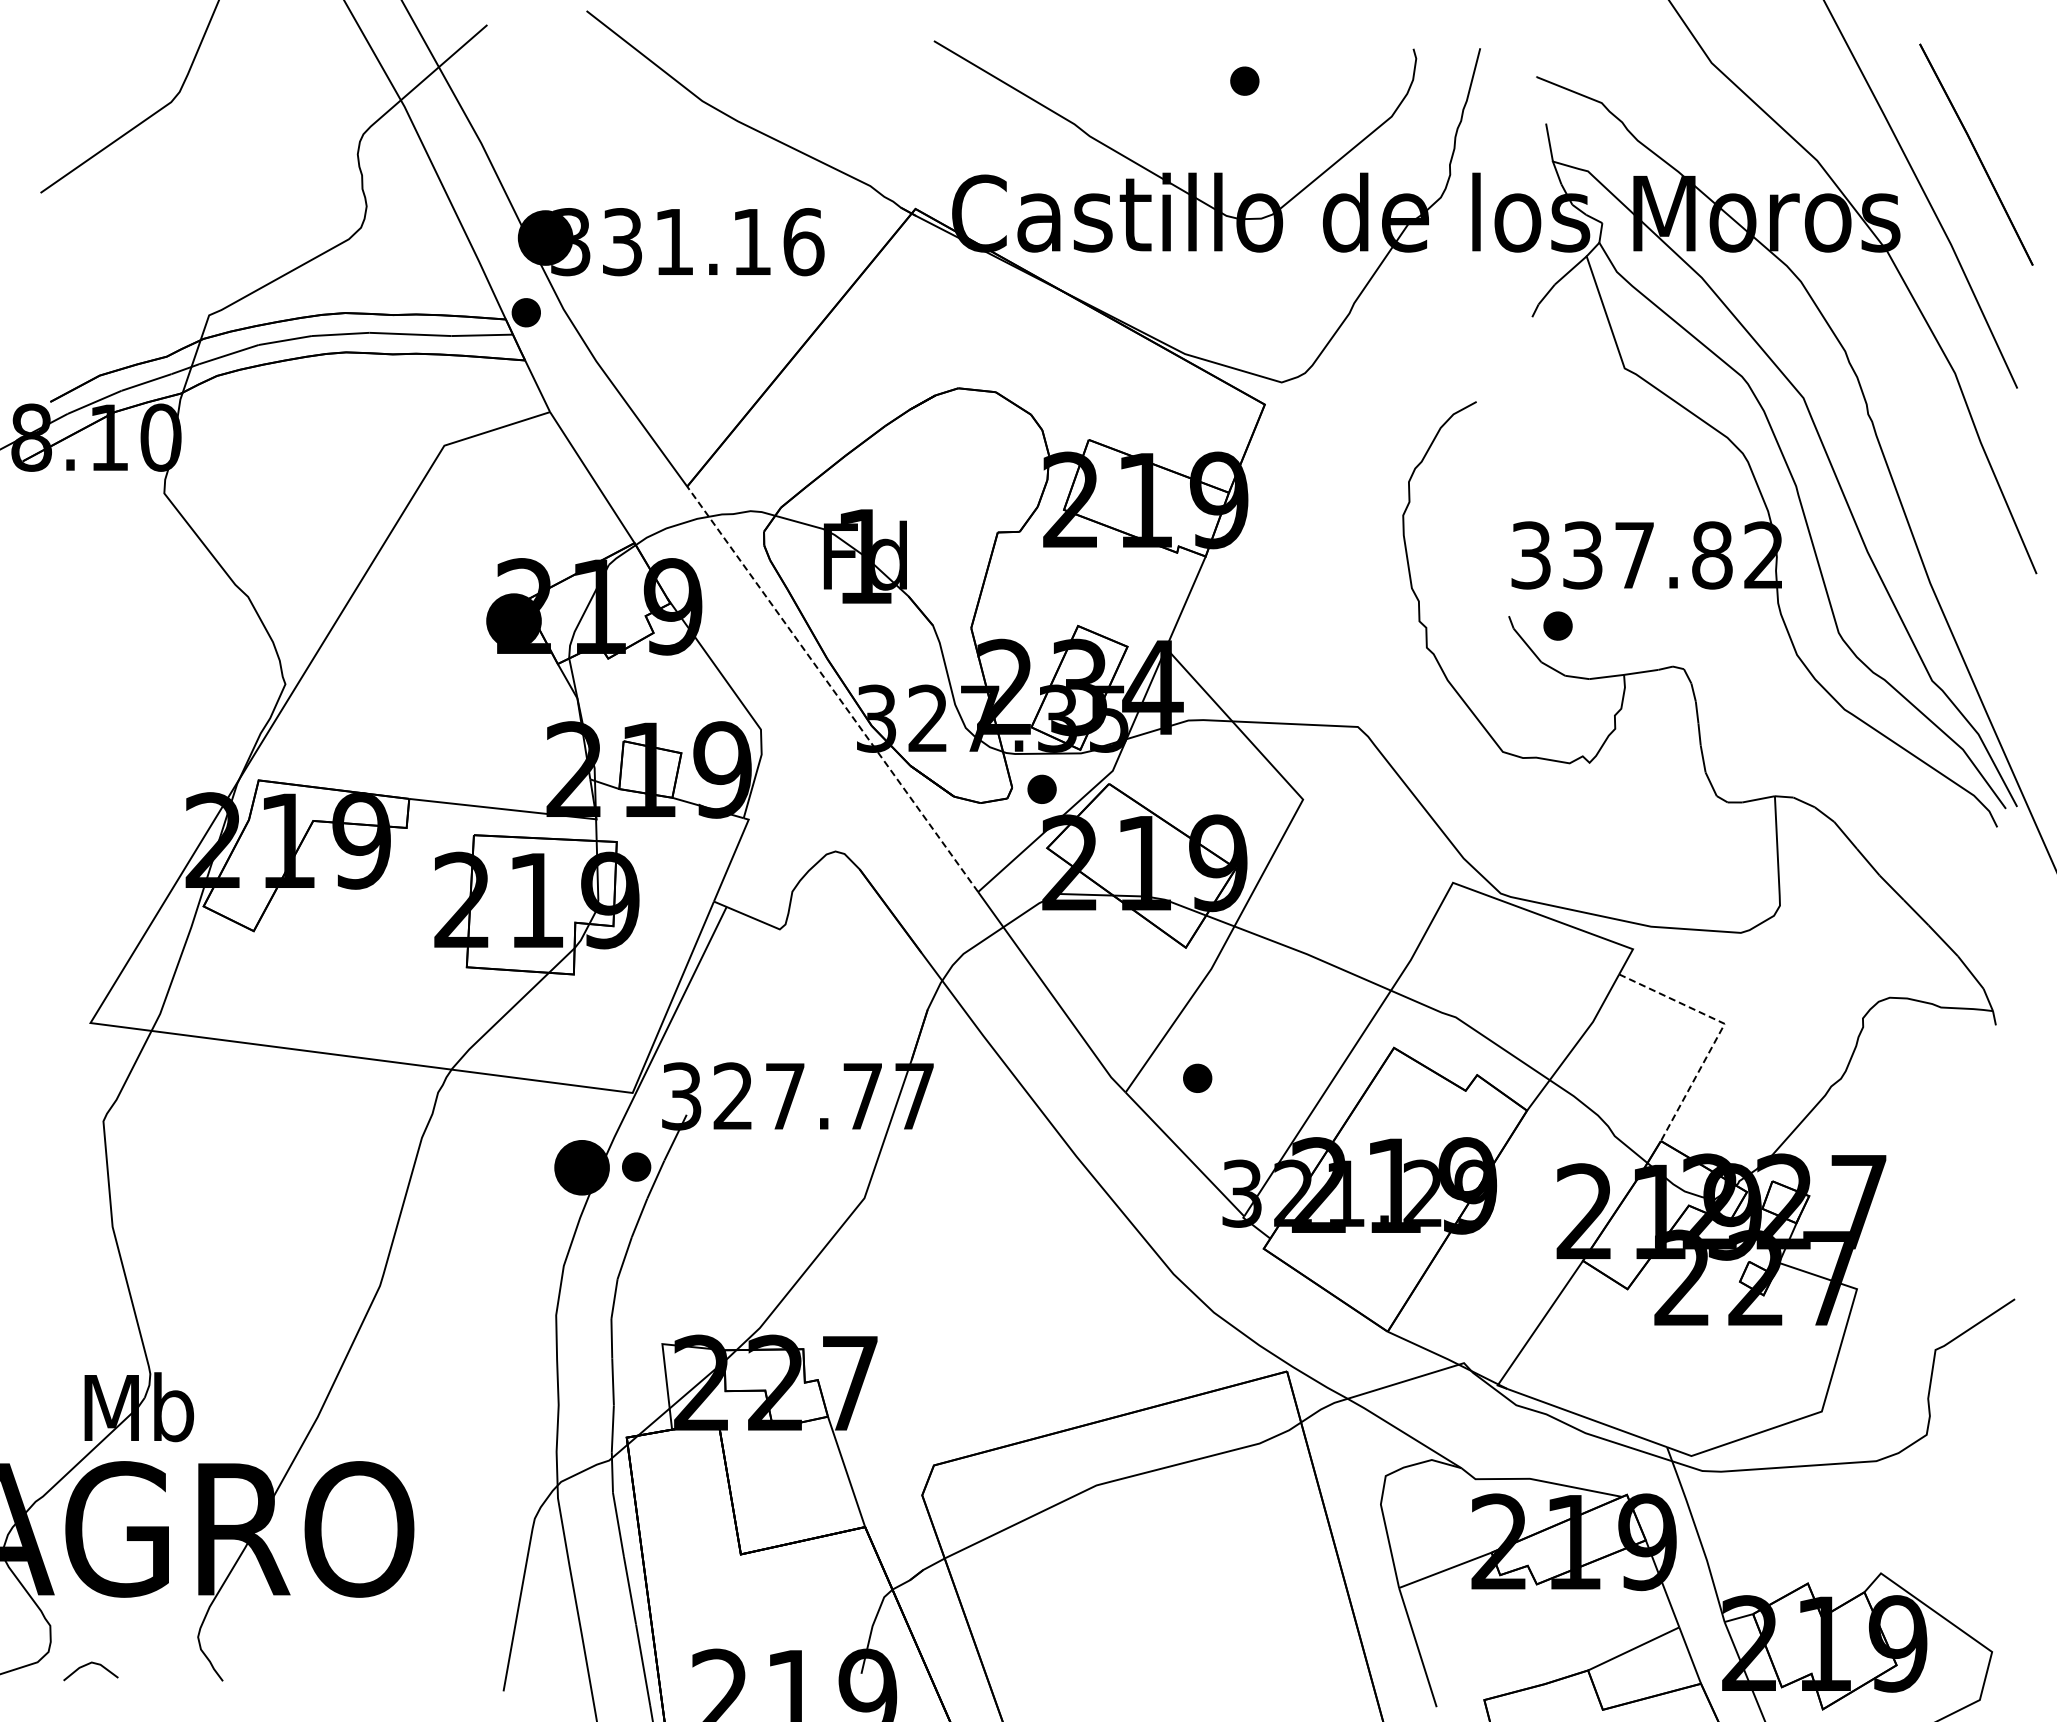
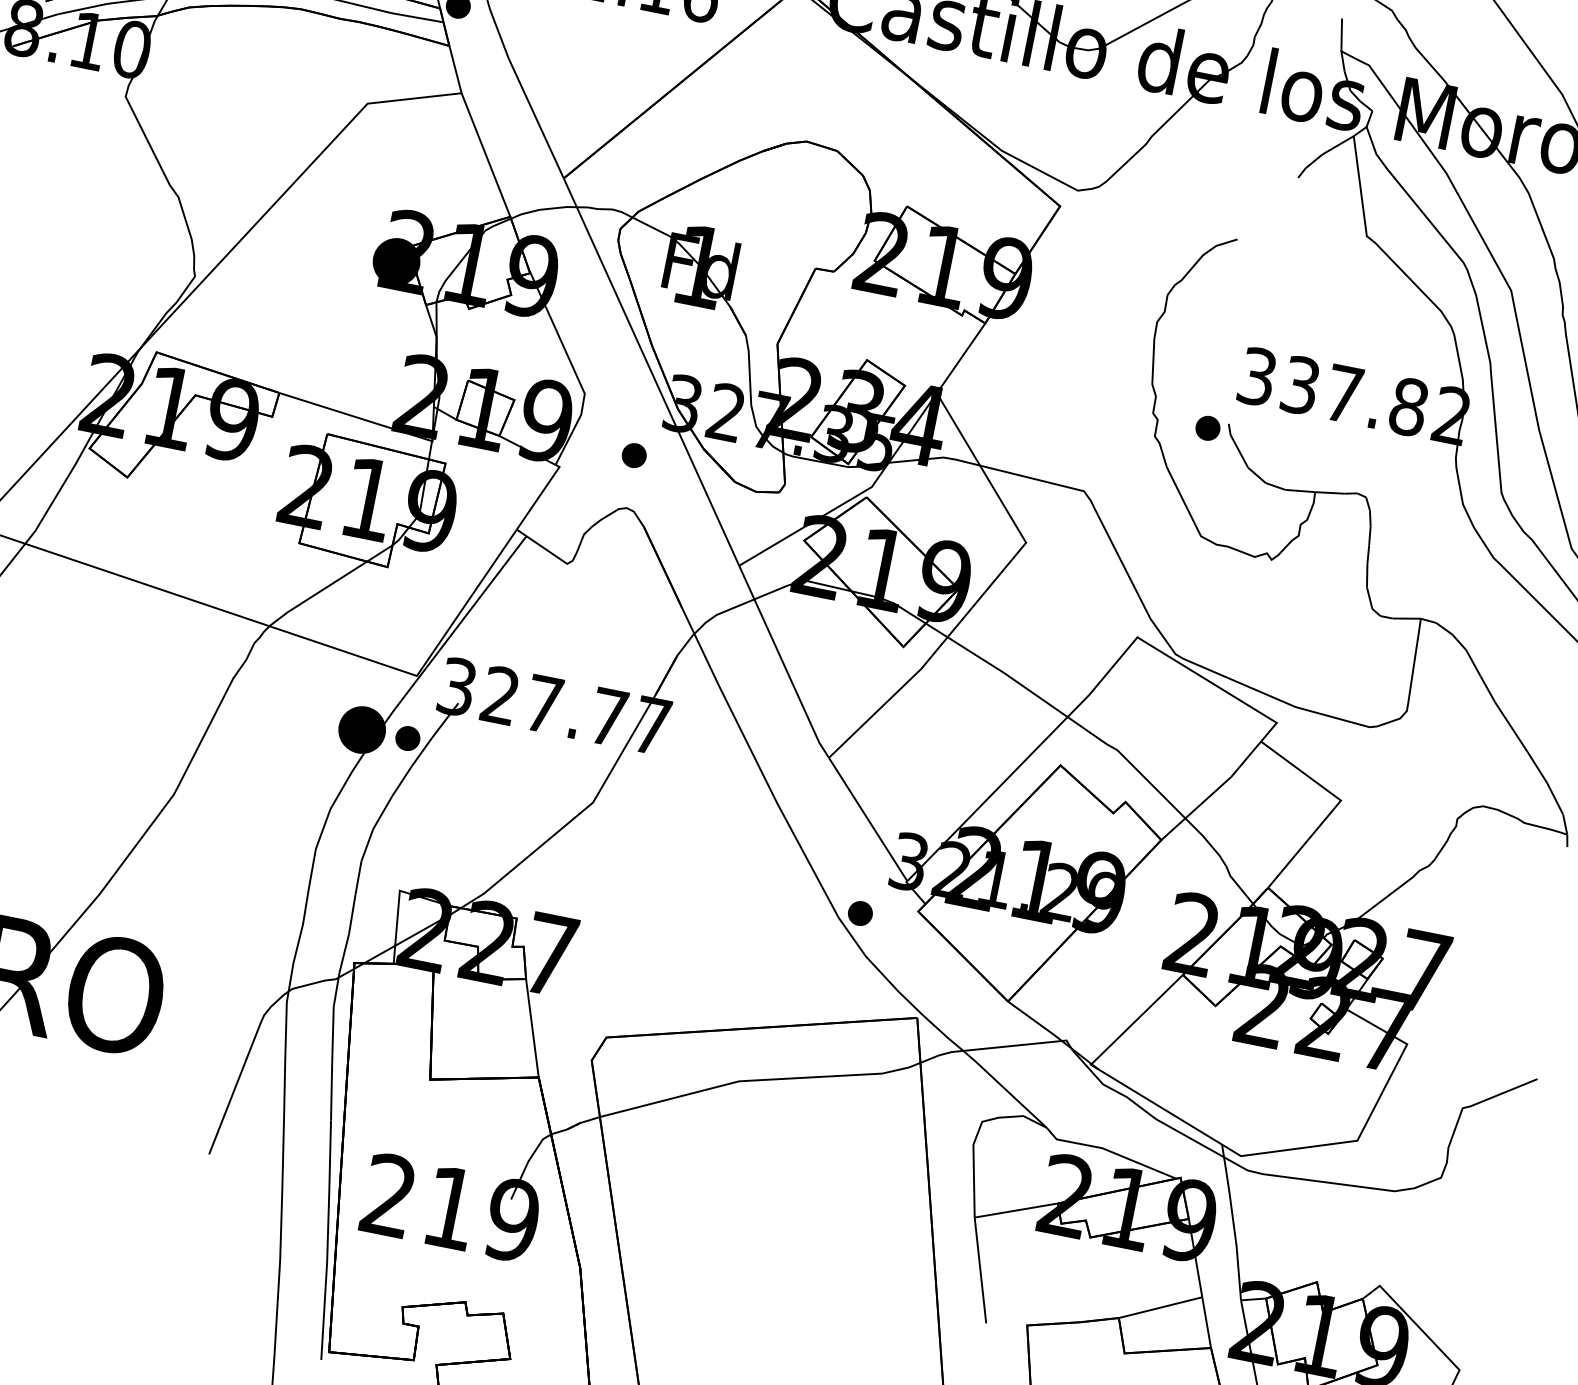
part: (1557, 625) -> (1207, 427), moved
line: (832, 689) -> (651, 372), dashed -> solid
part: (1041, 788) -> (633, 454), moved
line: (1720, 1030) -> (1336, 805), dashed -> solid
part: (1197, 1077) -> (860, 912), moved

